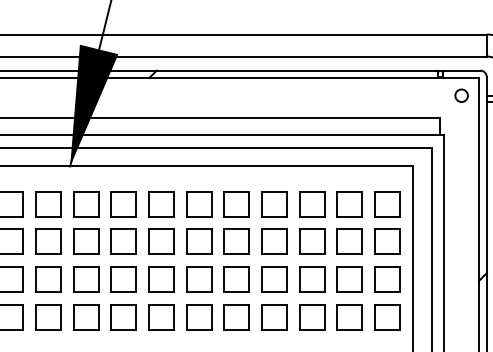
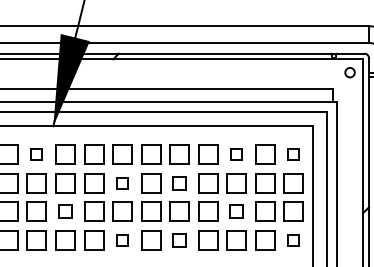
part: (47, 203) -> (36, 154), size x0.6
part: (311, 203) -> (236, 154), size x0.6
part: (387, 203) -> (293, 154), size x0.6
part: (161, 241) -> (122, 183), size x0.6
part: (236, 241) -> (179, 183), size x0.7
part: (86, 278) -> (65, 211), size x0.7
part: (311, 278) -> (236, 211), size x0.7
part: (161, 317) -> (122, 240), size x0.6
part: (236, 317) -> (179, 240), size x0.7
part: (387, 317) -> (293, 240), size x0.6

